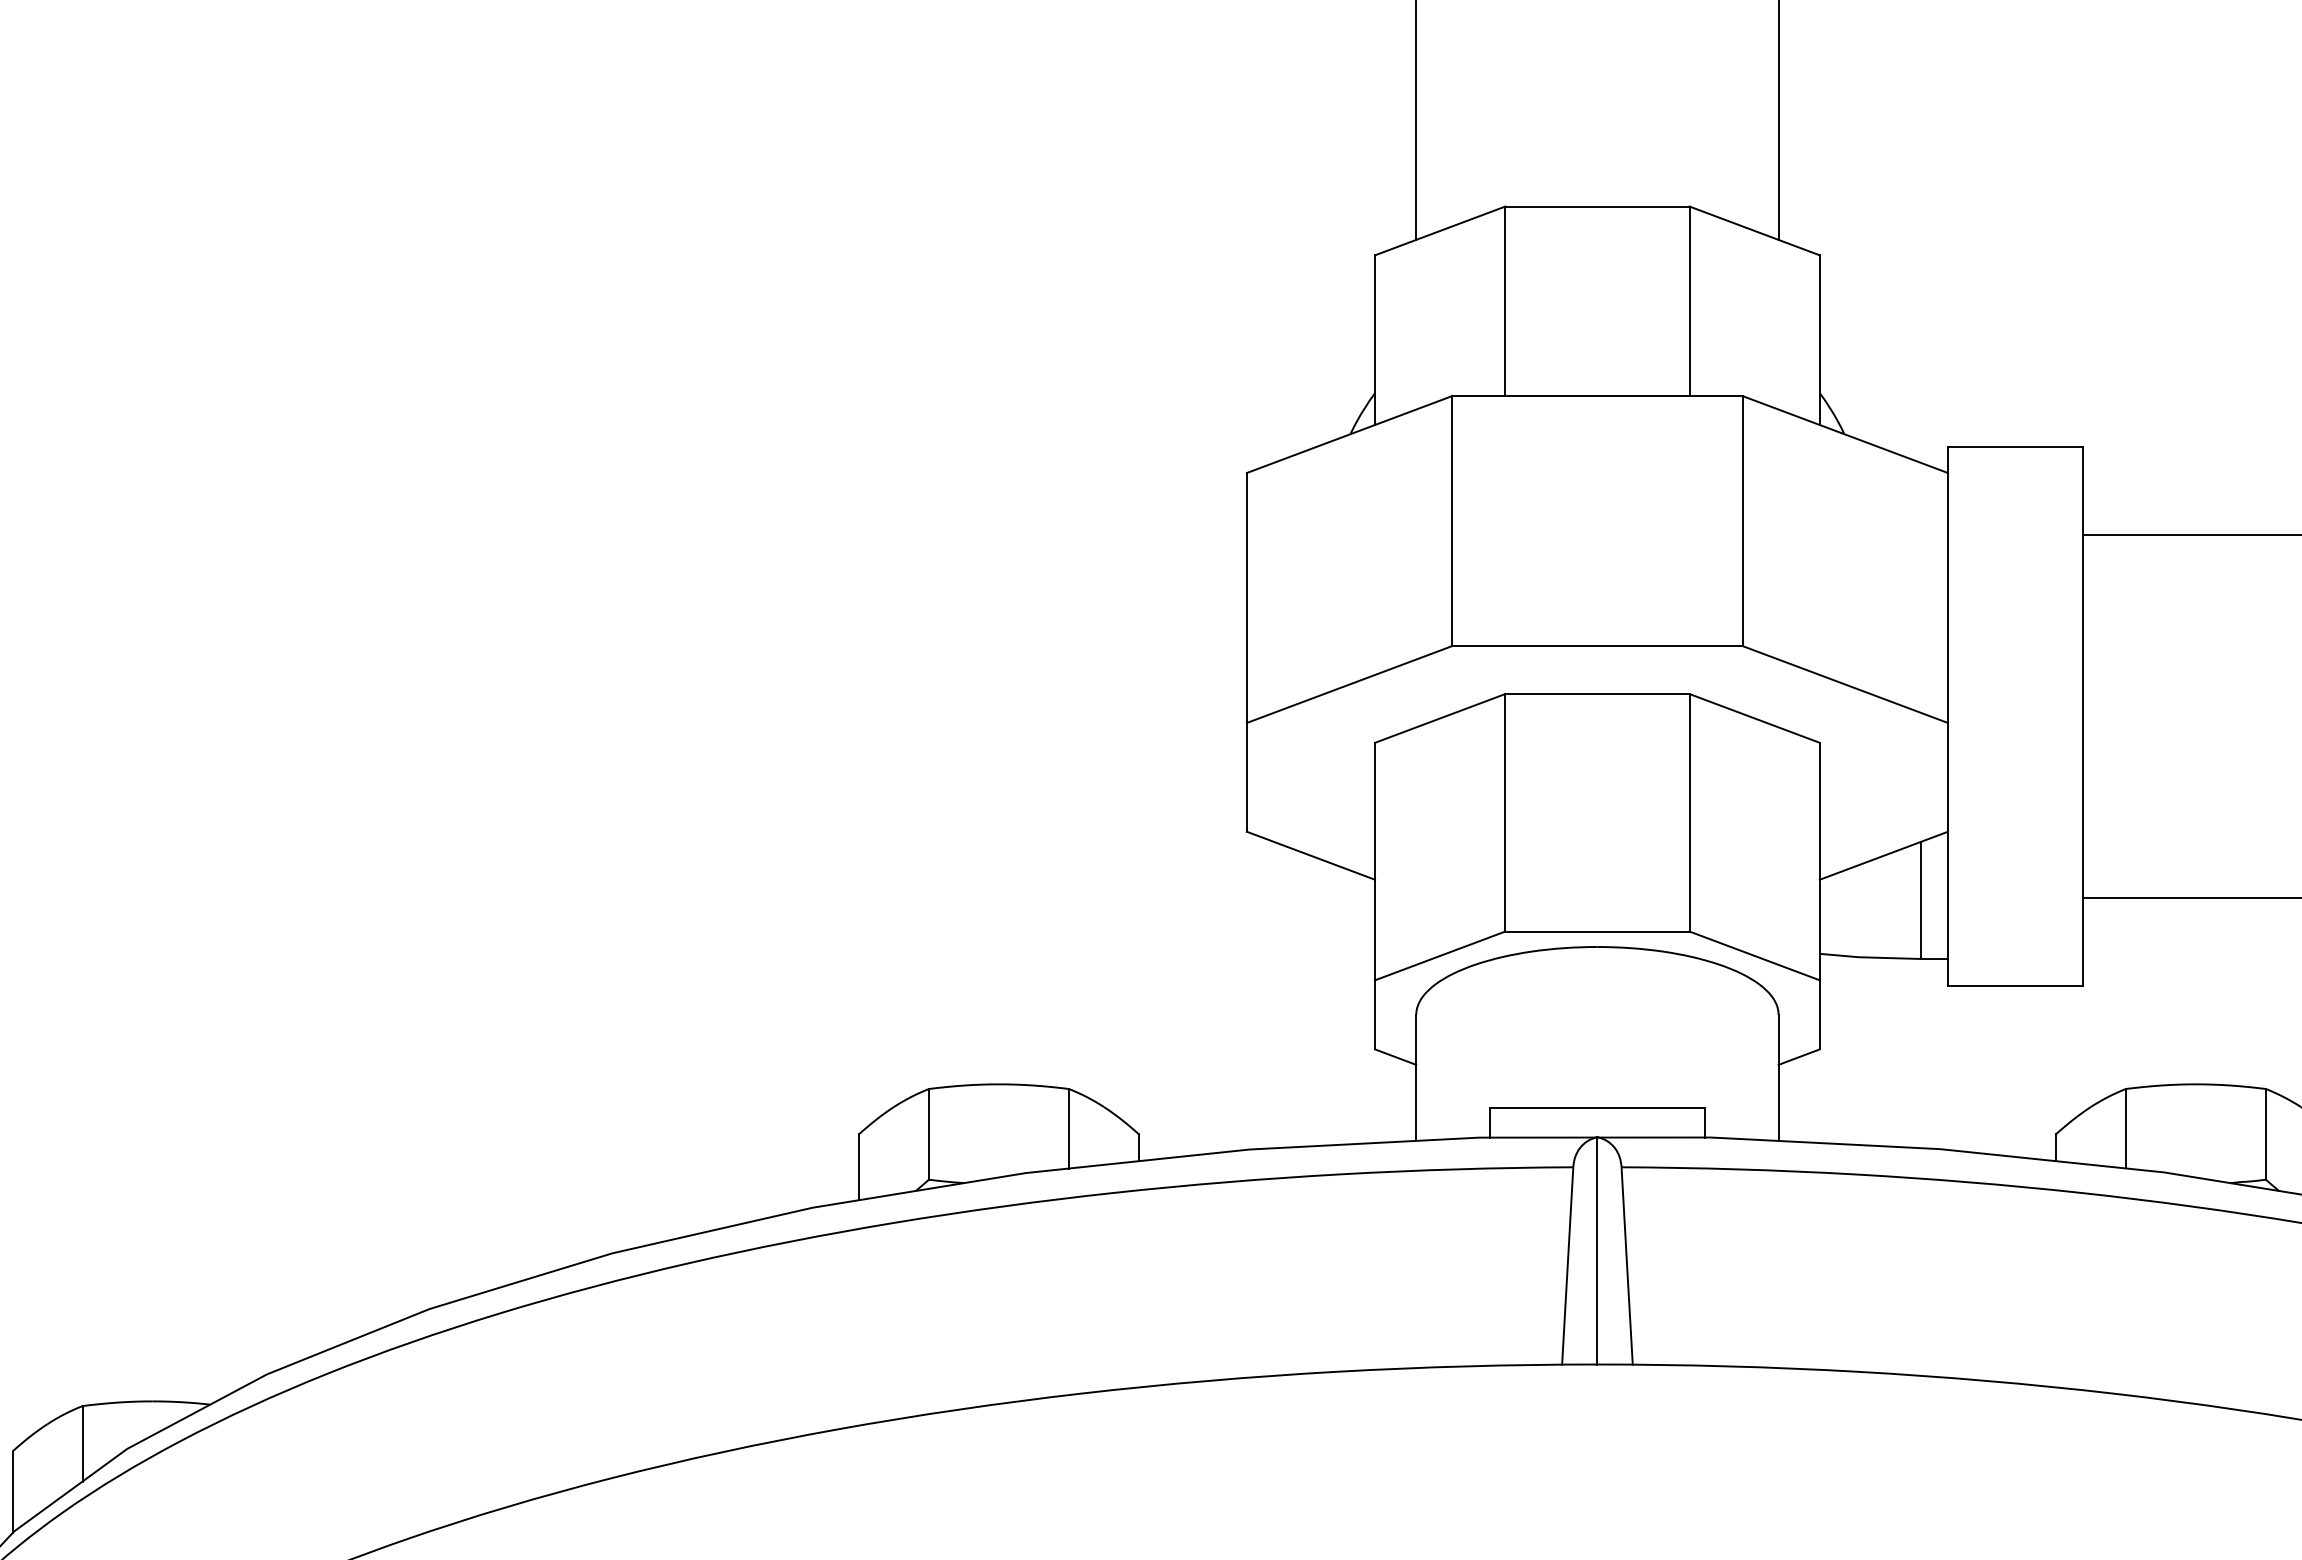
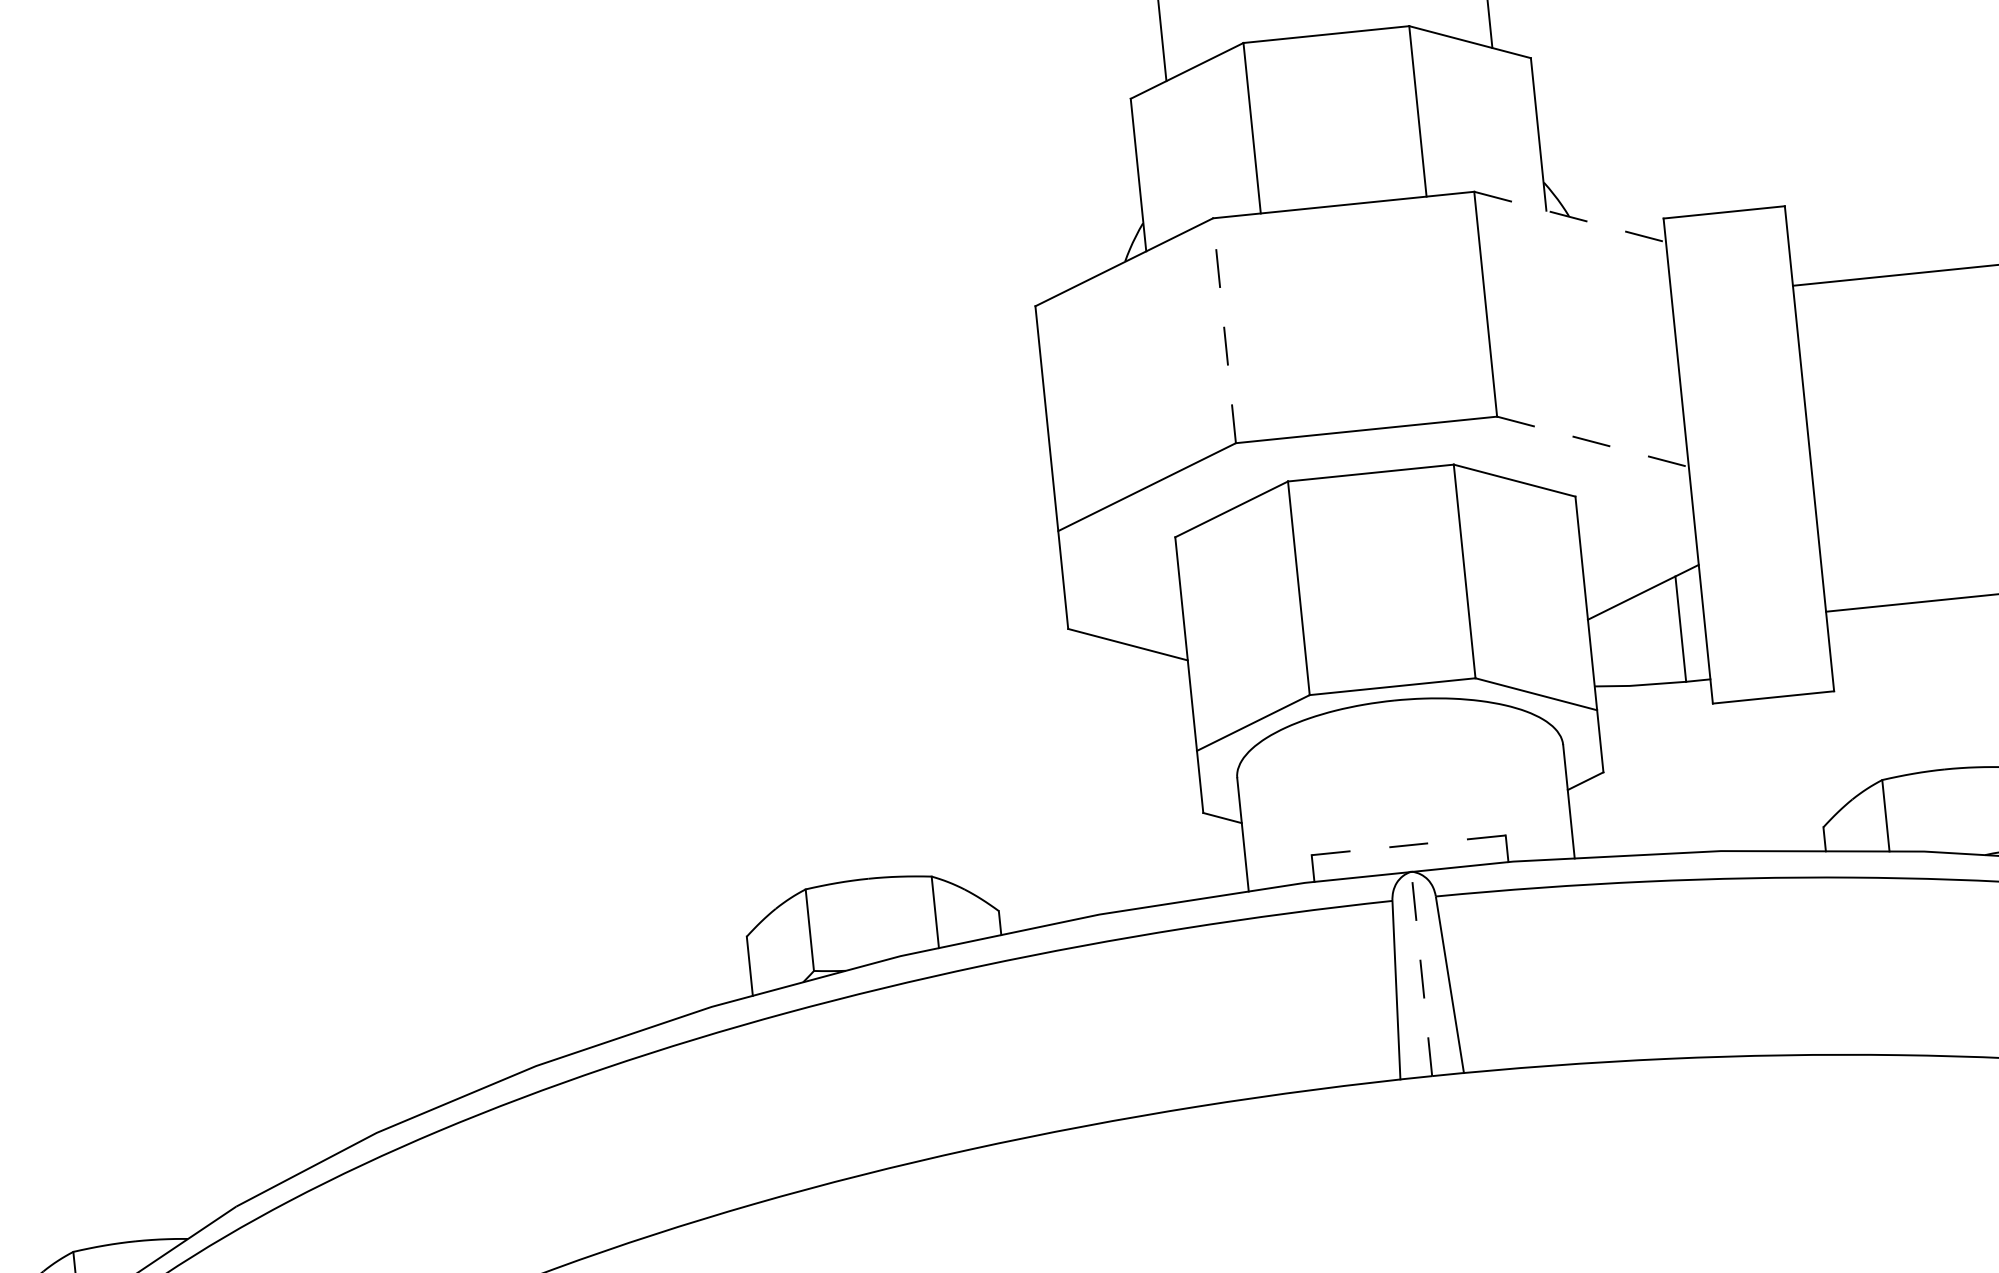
line: (1845, 434) -> (1570, 216), solid -> dashed
line: (1452, 520) -> (1224, 330), solid -> dashed
line: (1845, 684) -> (1593, 441), solid -> dashed
line: (1597, 1107) -> (1408, 844), solid -> dashed
line: (1597, 1250) -> (1421, 973), solid -> dashed

